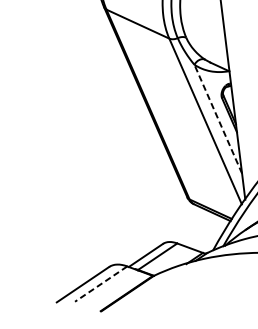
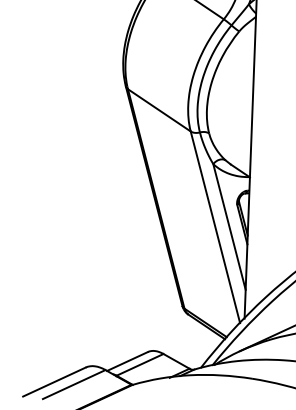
line: (218, 119) -> (229, 227), dashed -> solid
line: (100, 284) -> (73, 384), dashed -> solid

